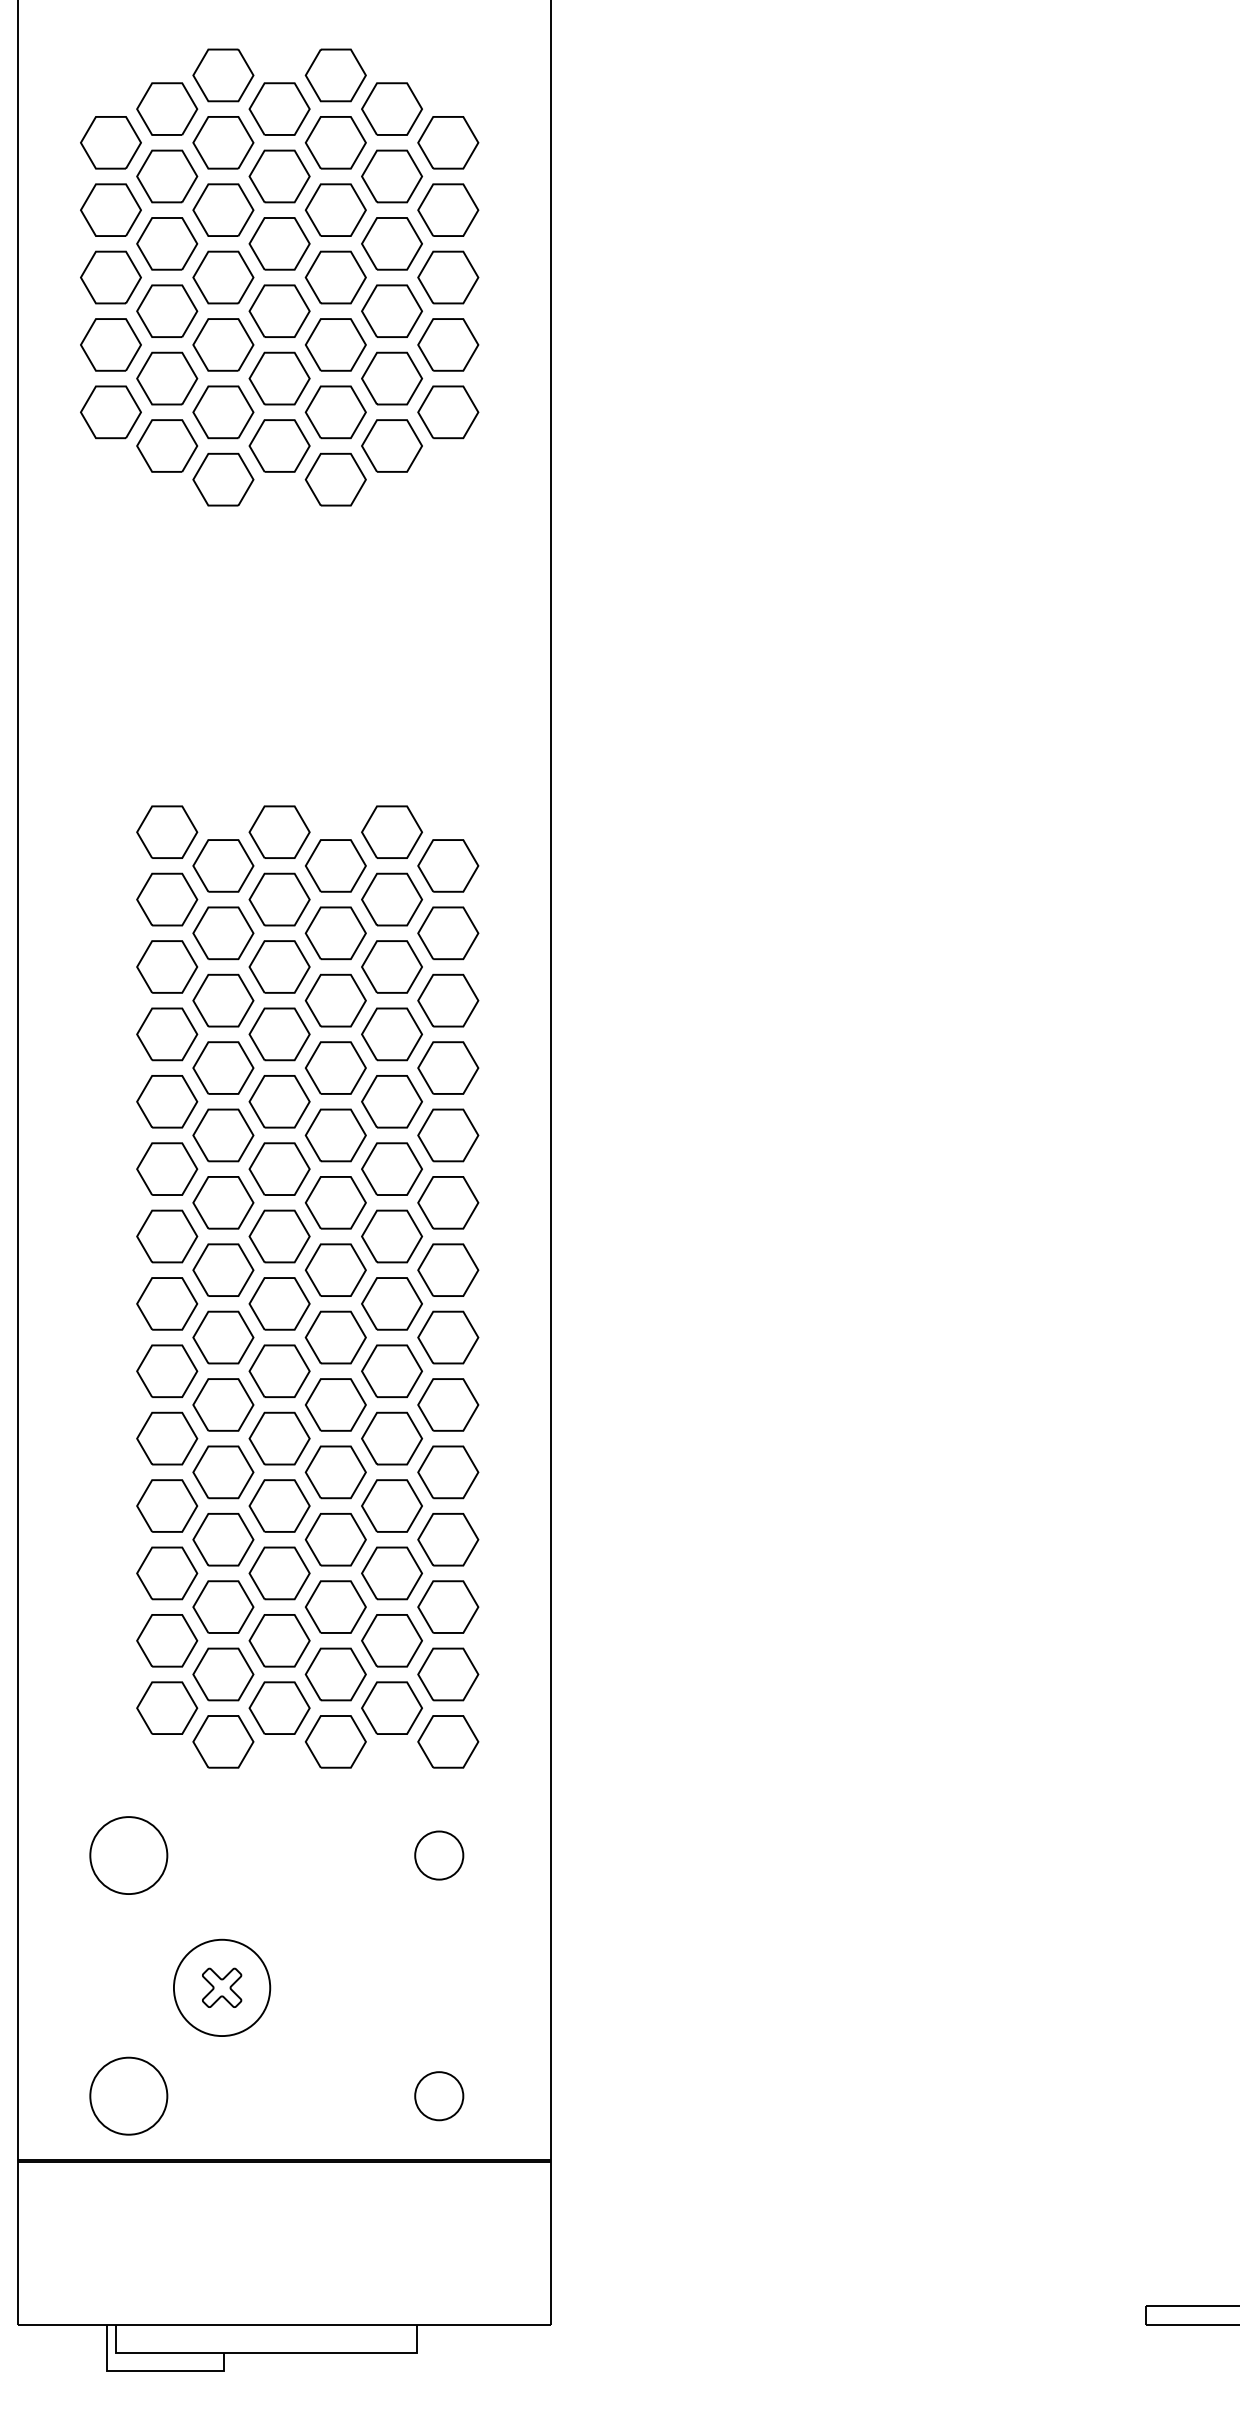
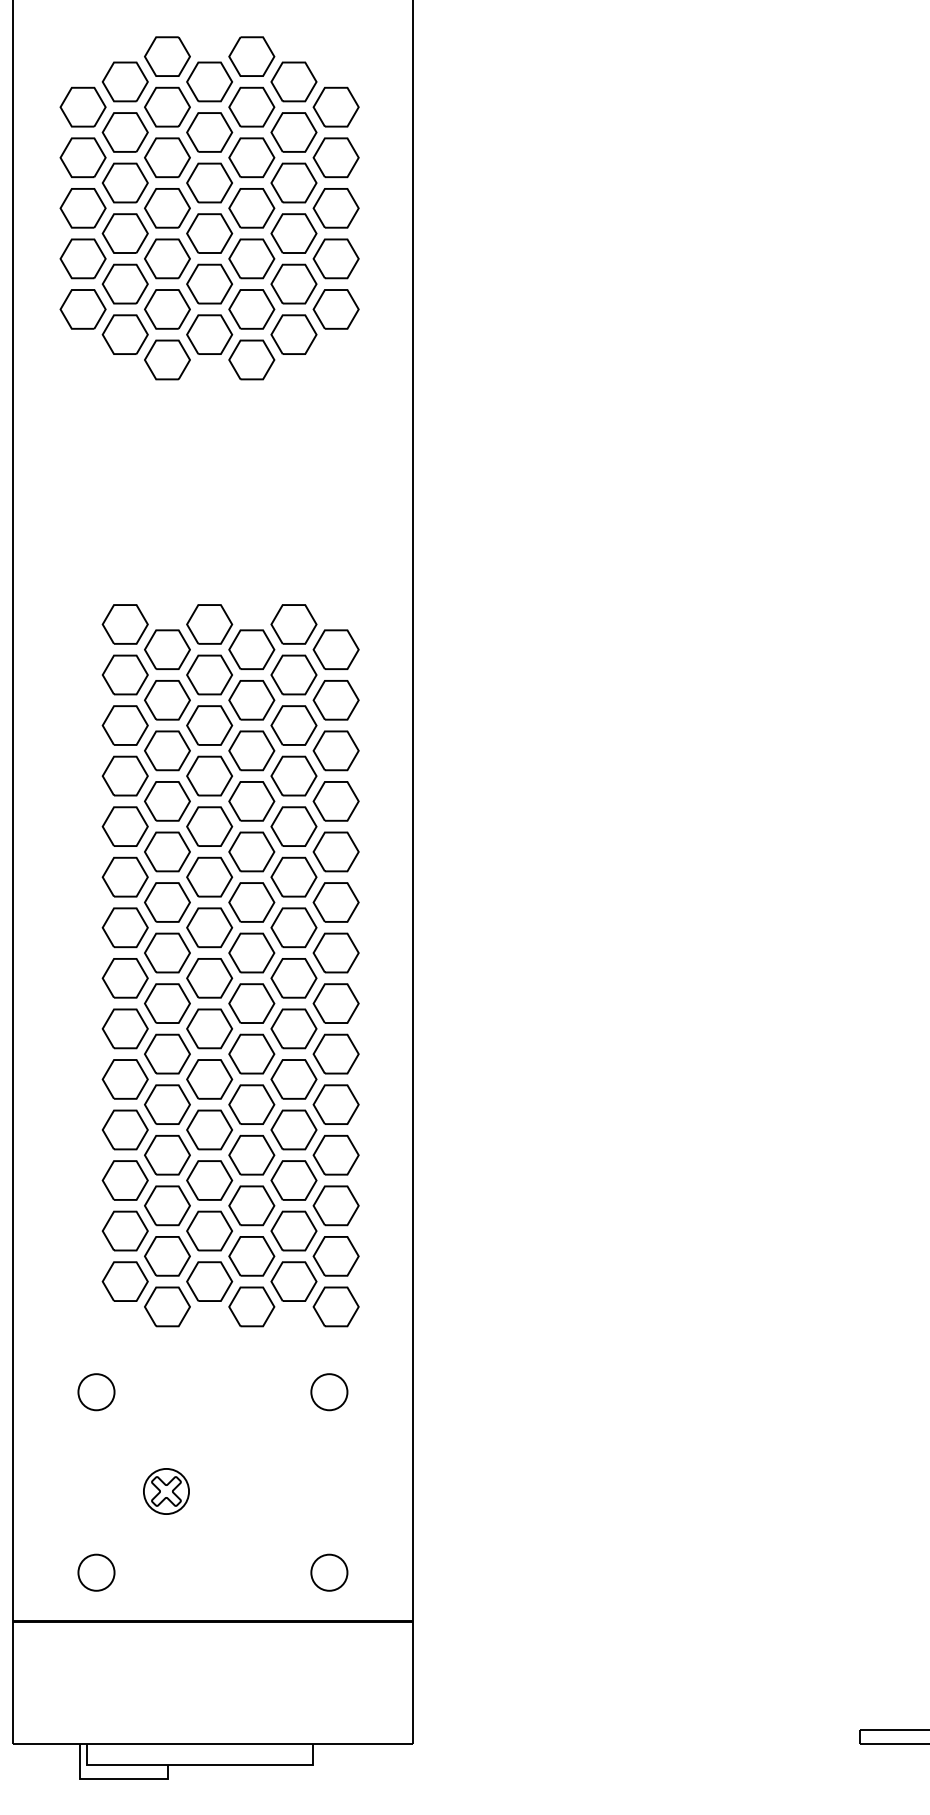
circle: (128, 1855) -> (96, 1392), size x0.62
circle: (222, 1987) -> (166, 1491), size x0.62
circle: (128, 2095) -> (96, 1572), size x0.62

